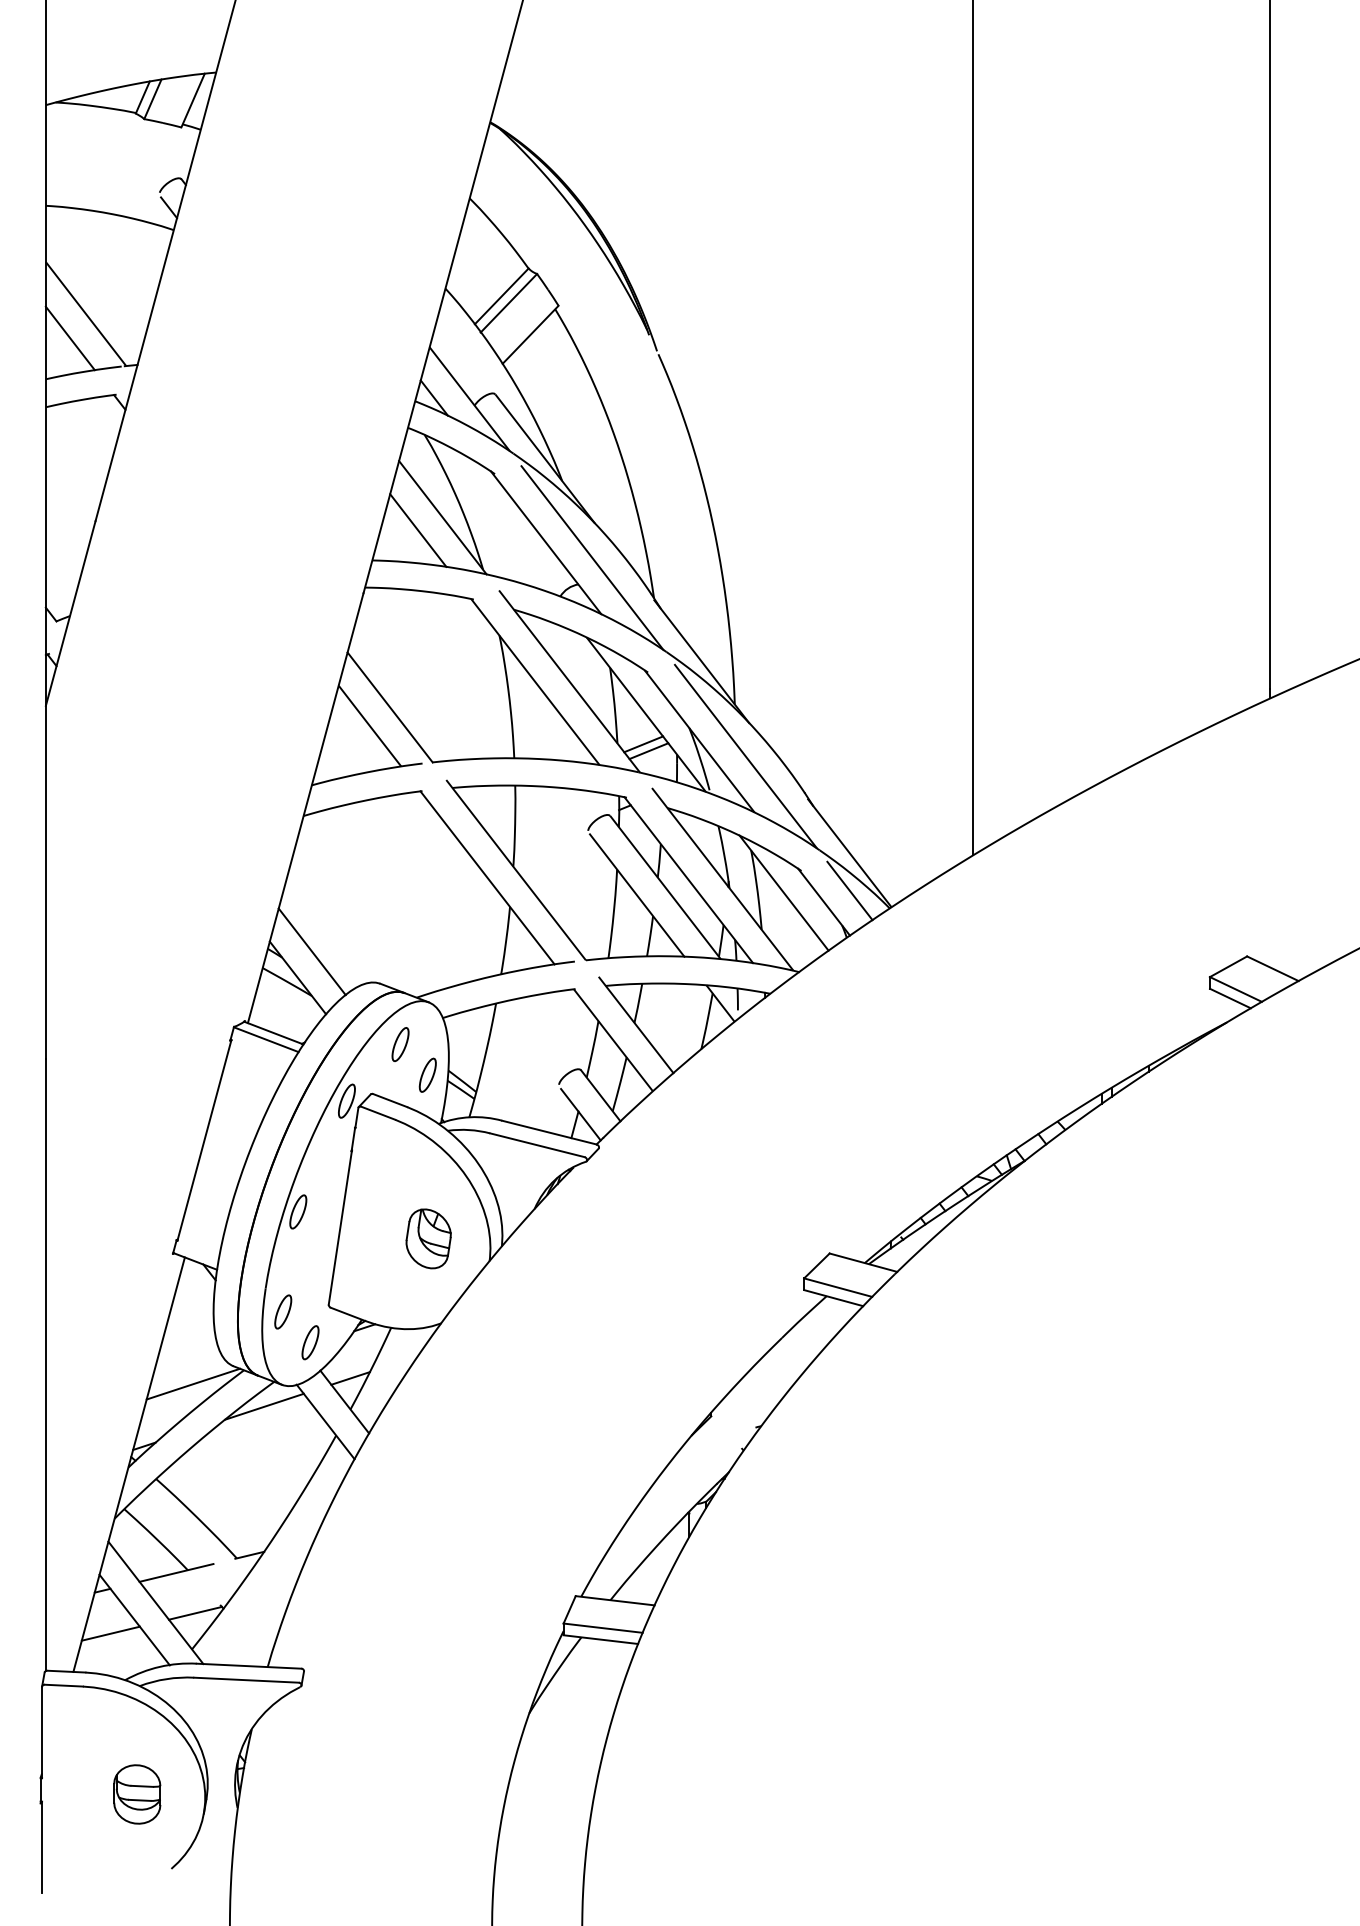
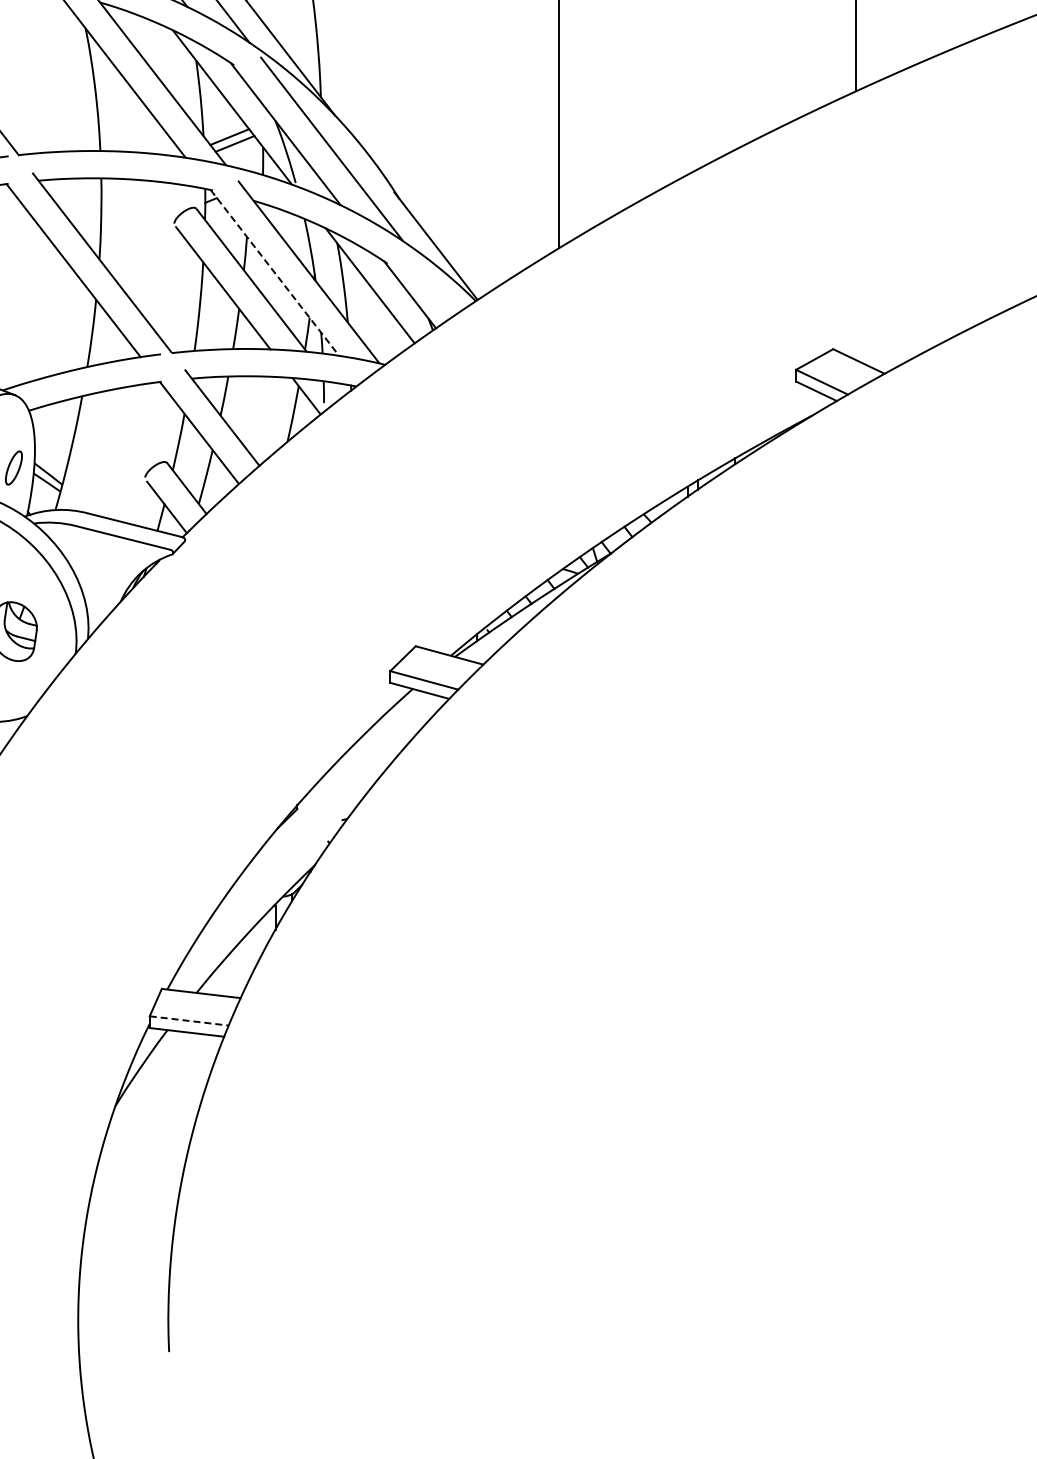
line: (688, 880) -> (274, 273), solid -> dashed
line: (849, 890) -> (435, 283), removed
line: (603, 1628) -> (189, 1021), solid -> dashed

